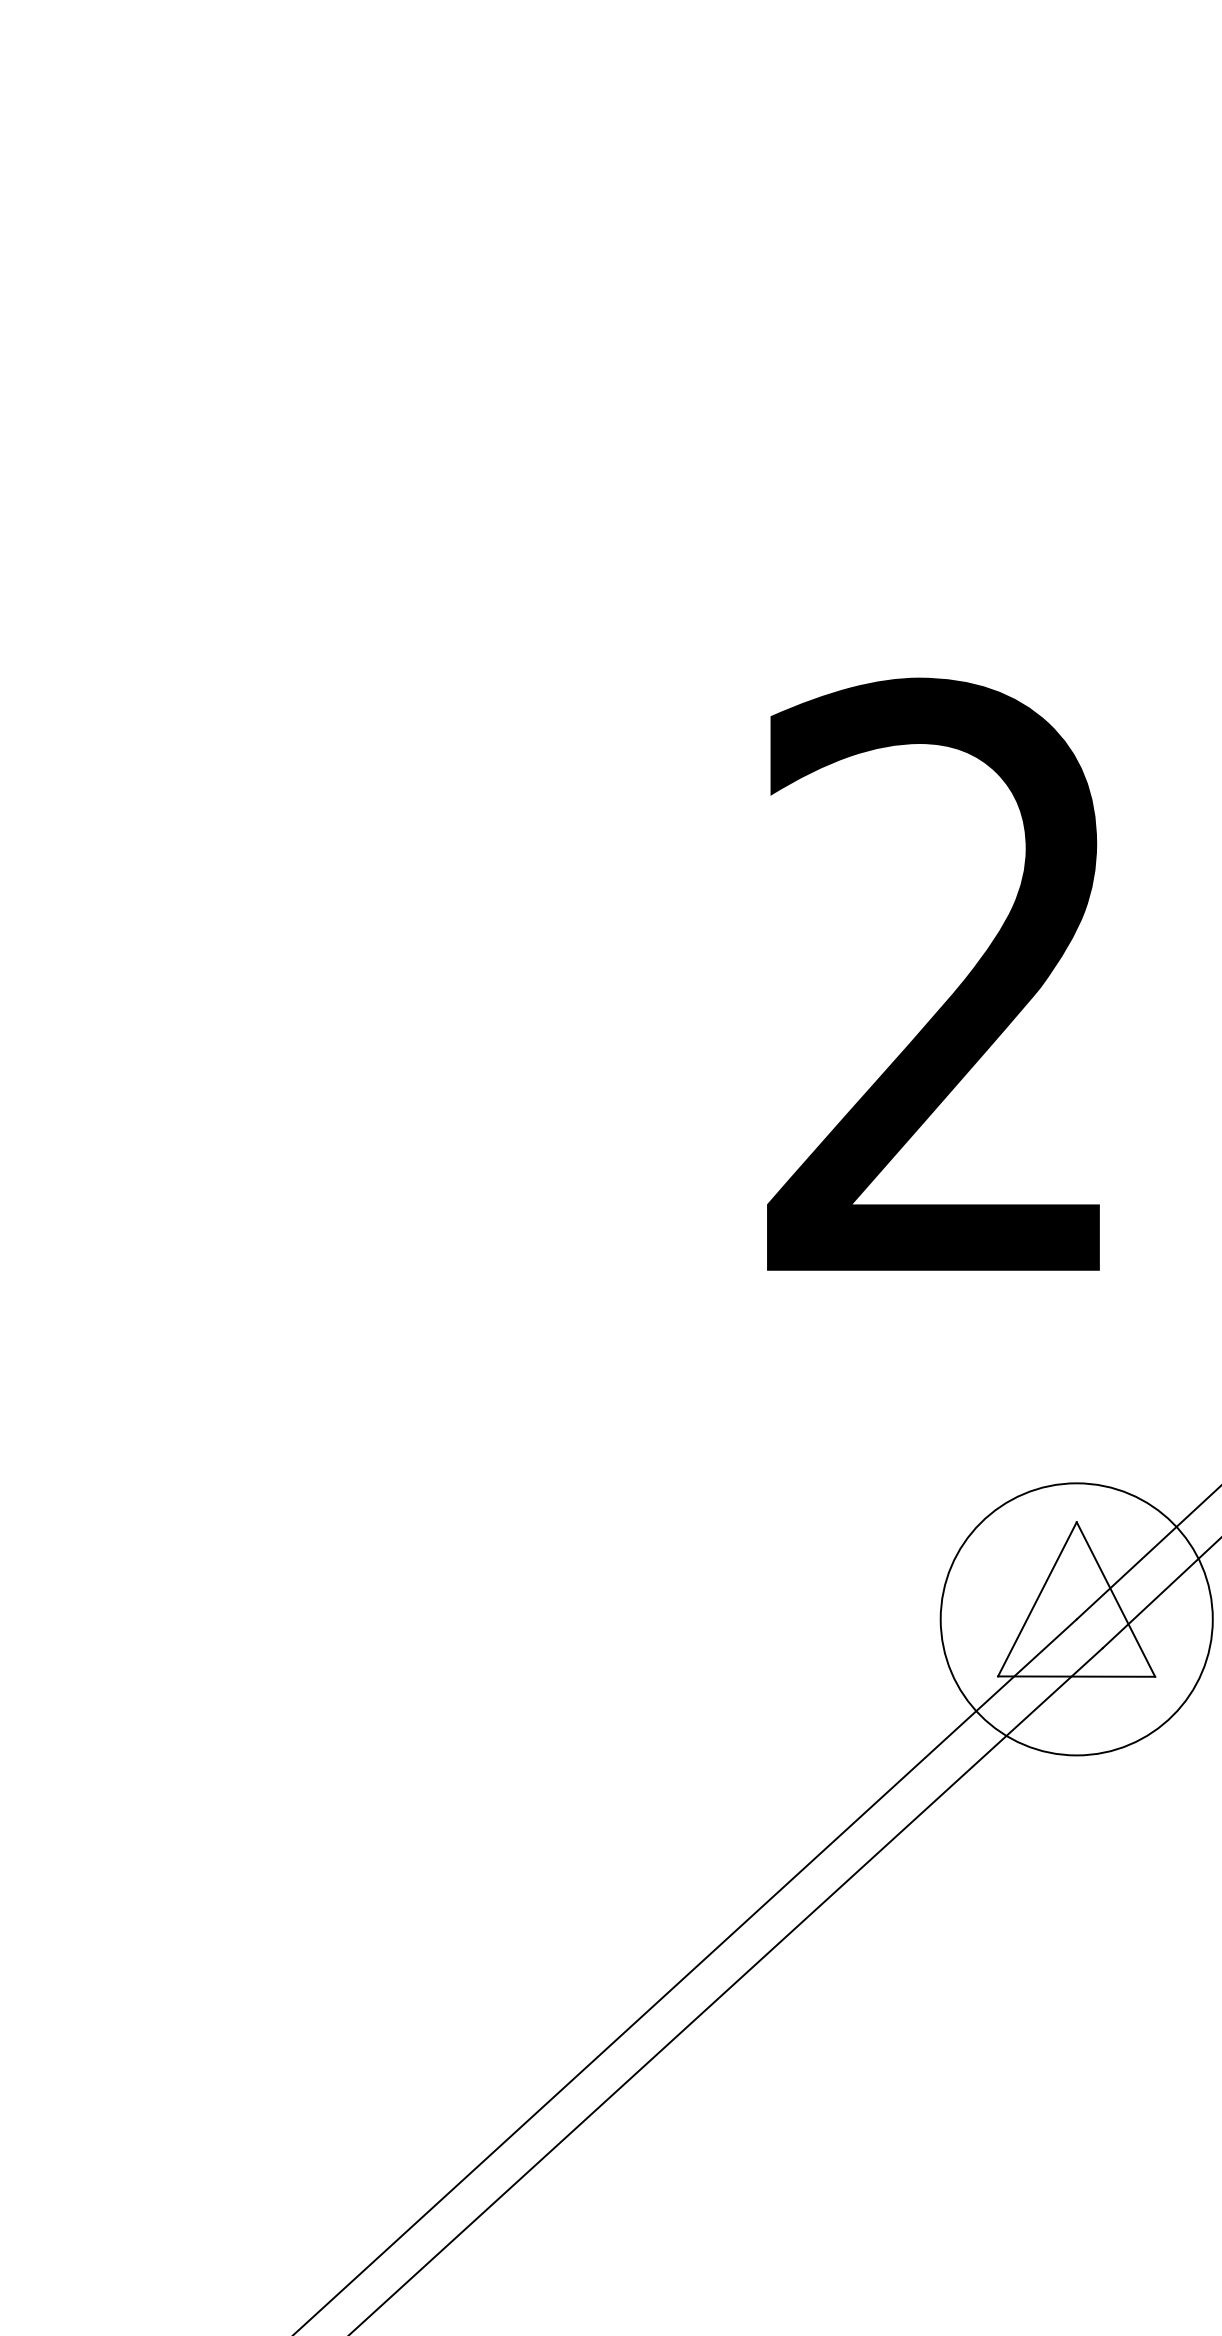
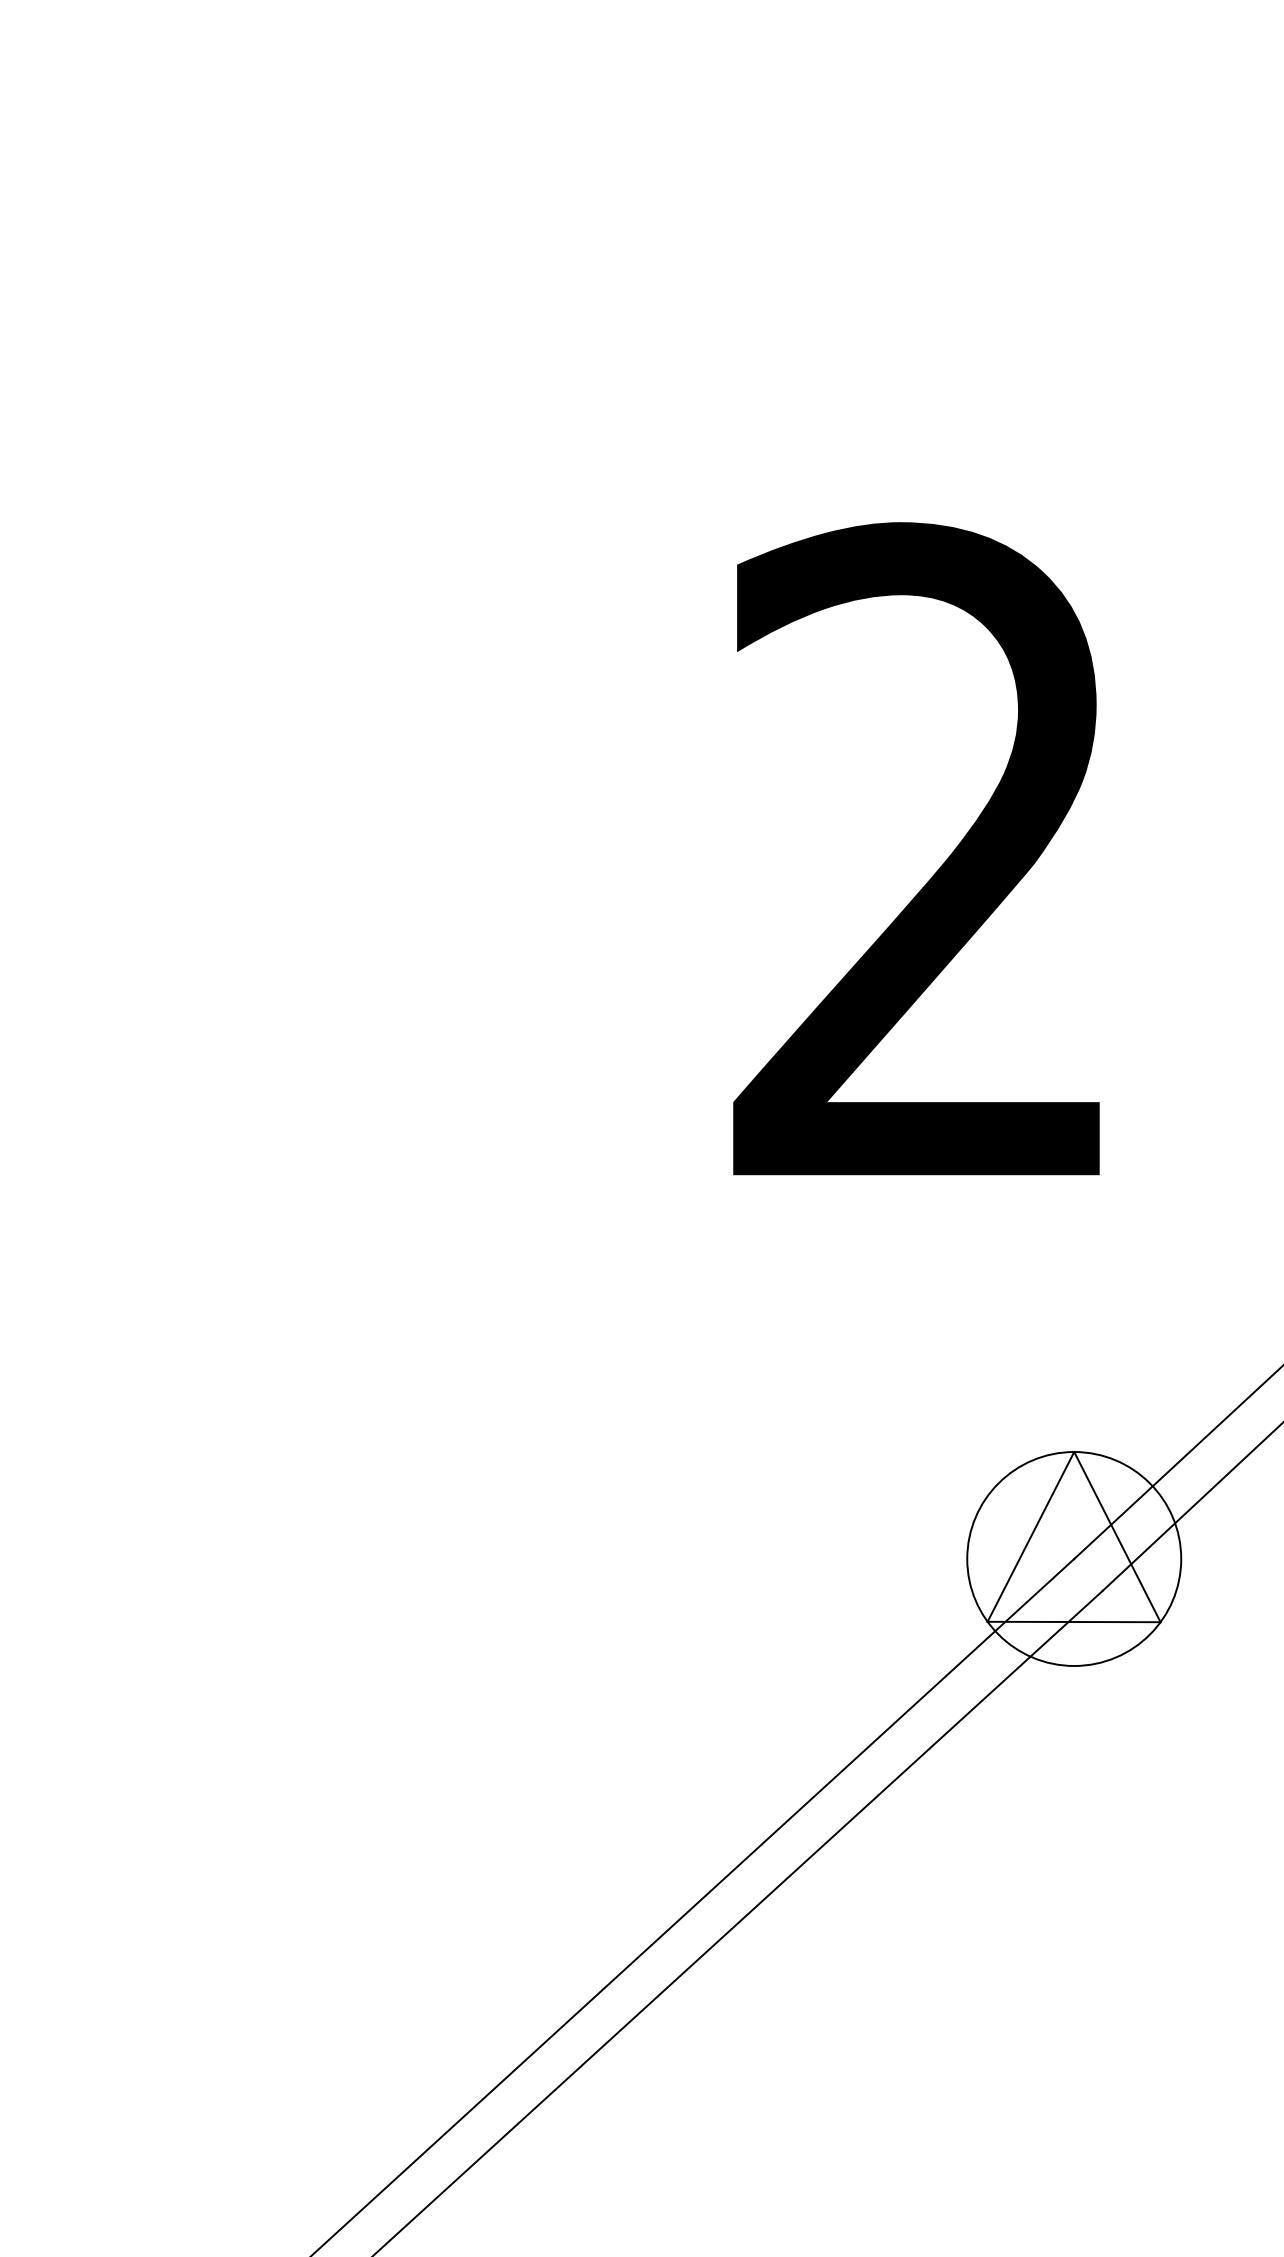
circle: (1076, 1619) -> (1073, 1559), size x0.71

